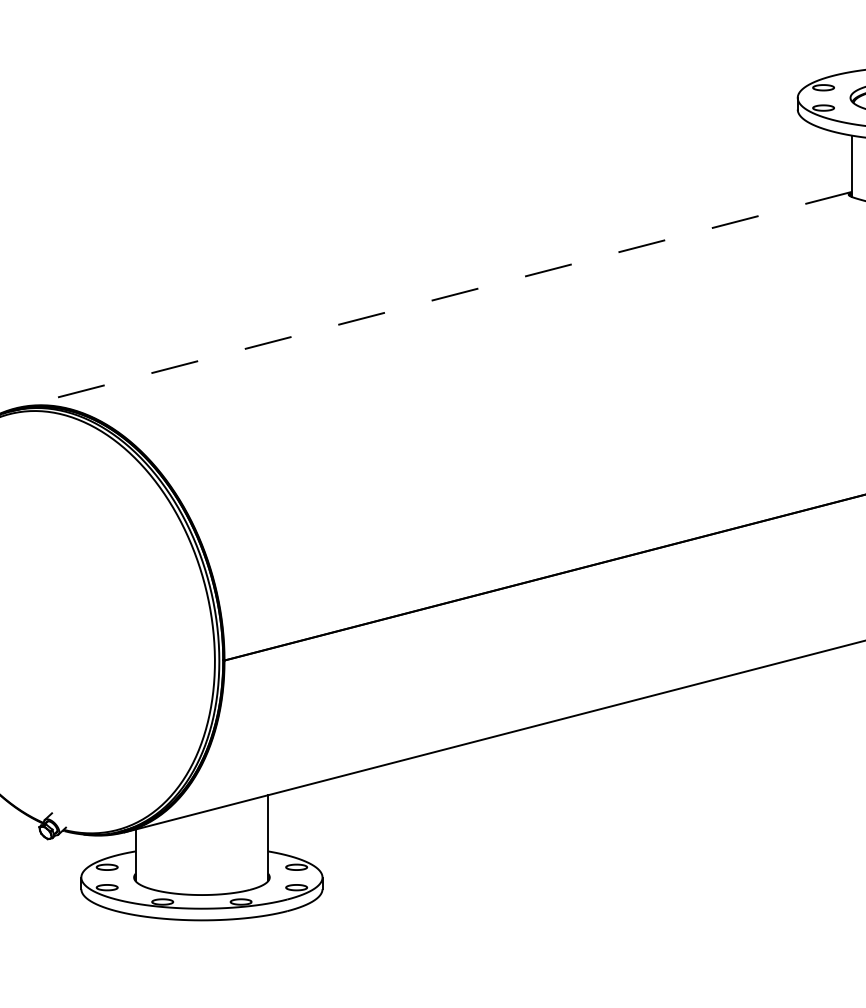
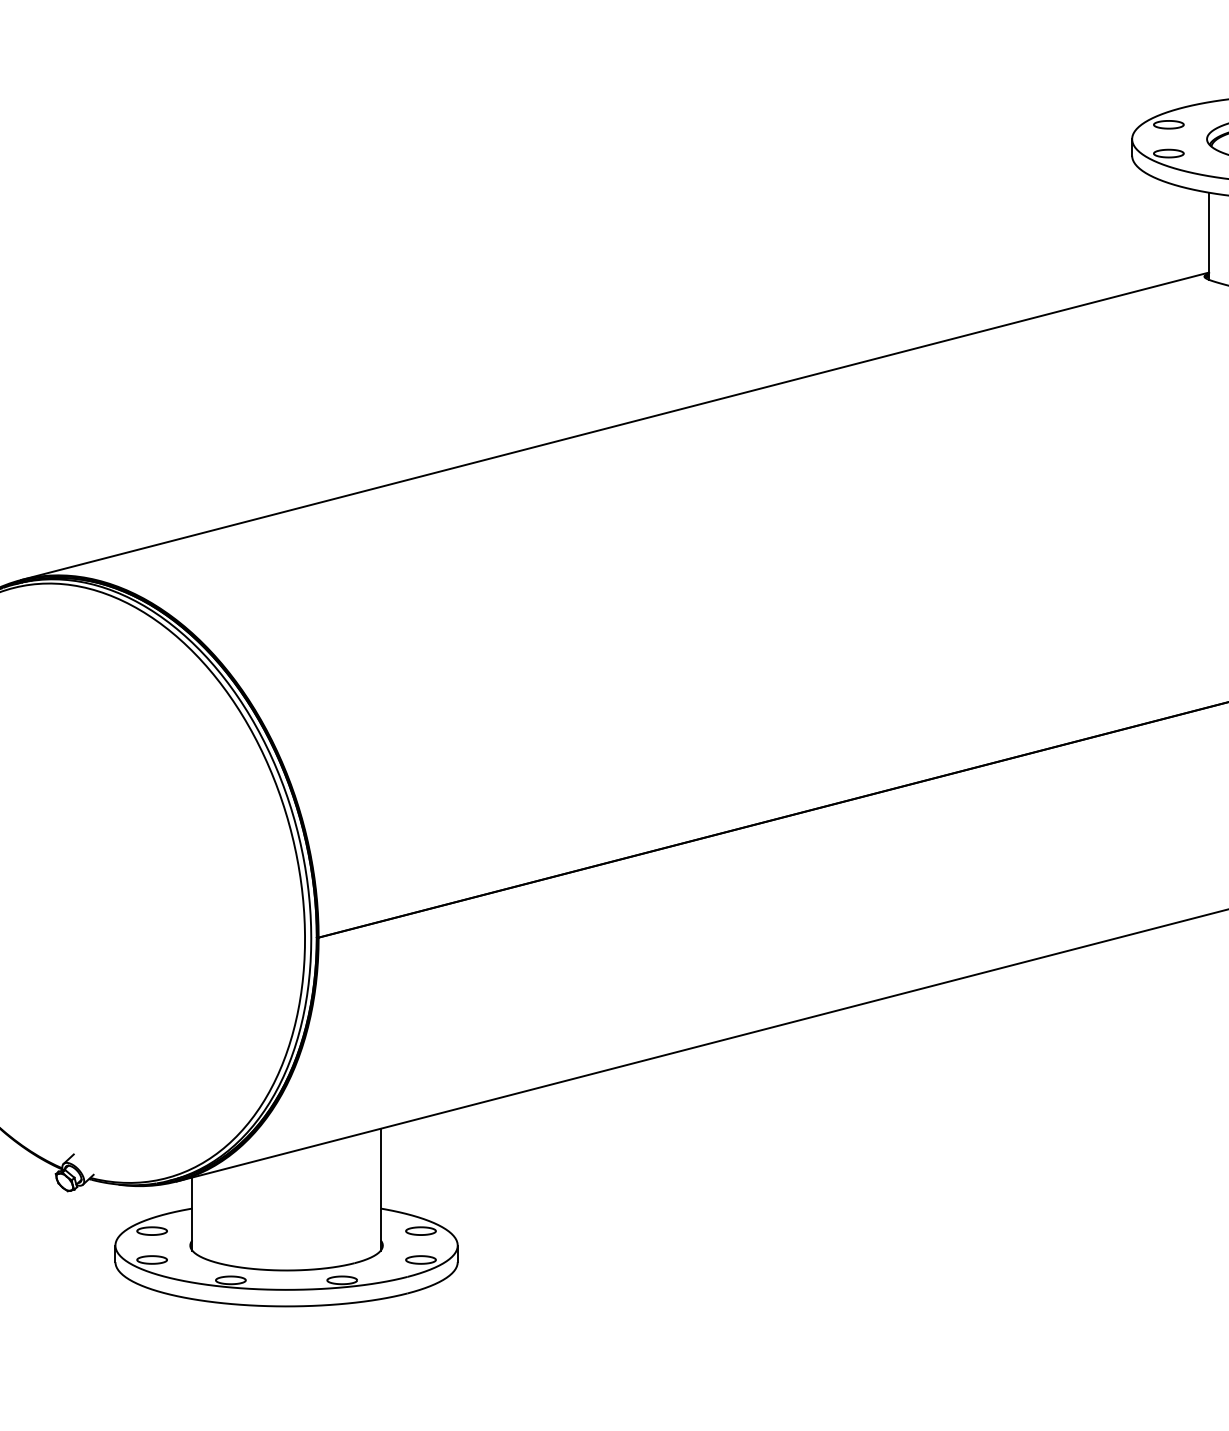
line: (432, 300) -> (613, 426), dashed -> solid

